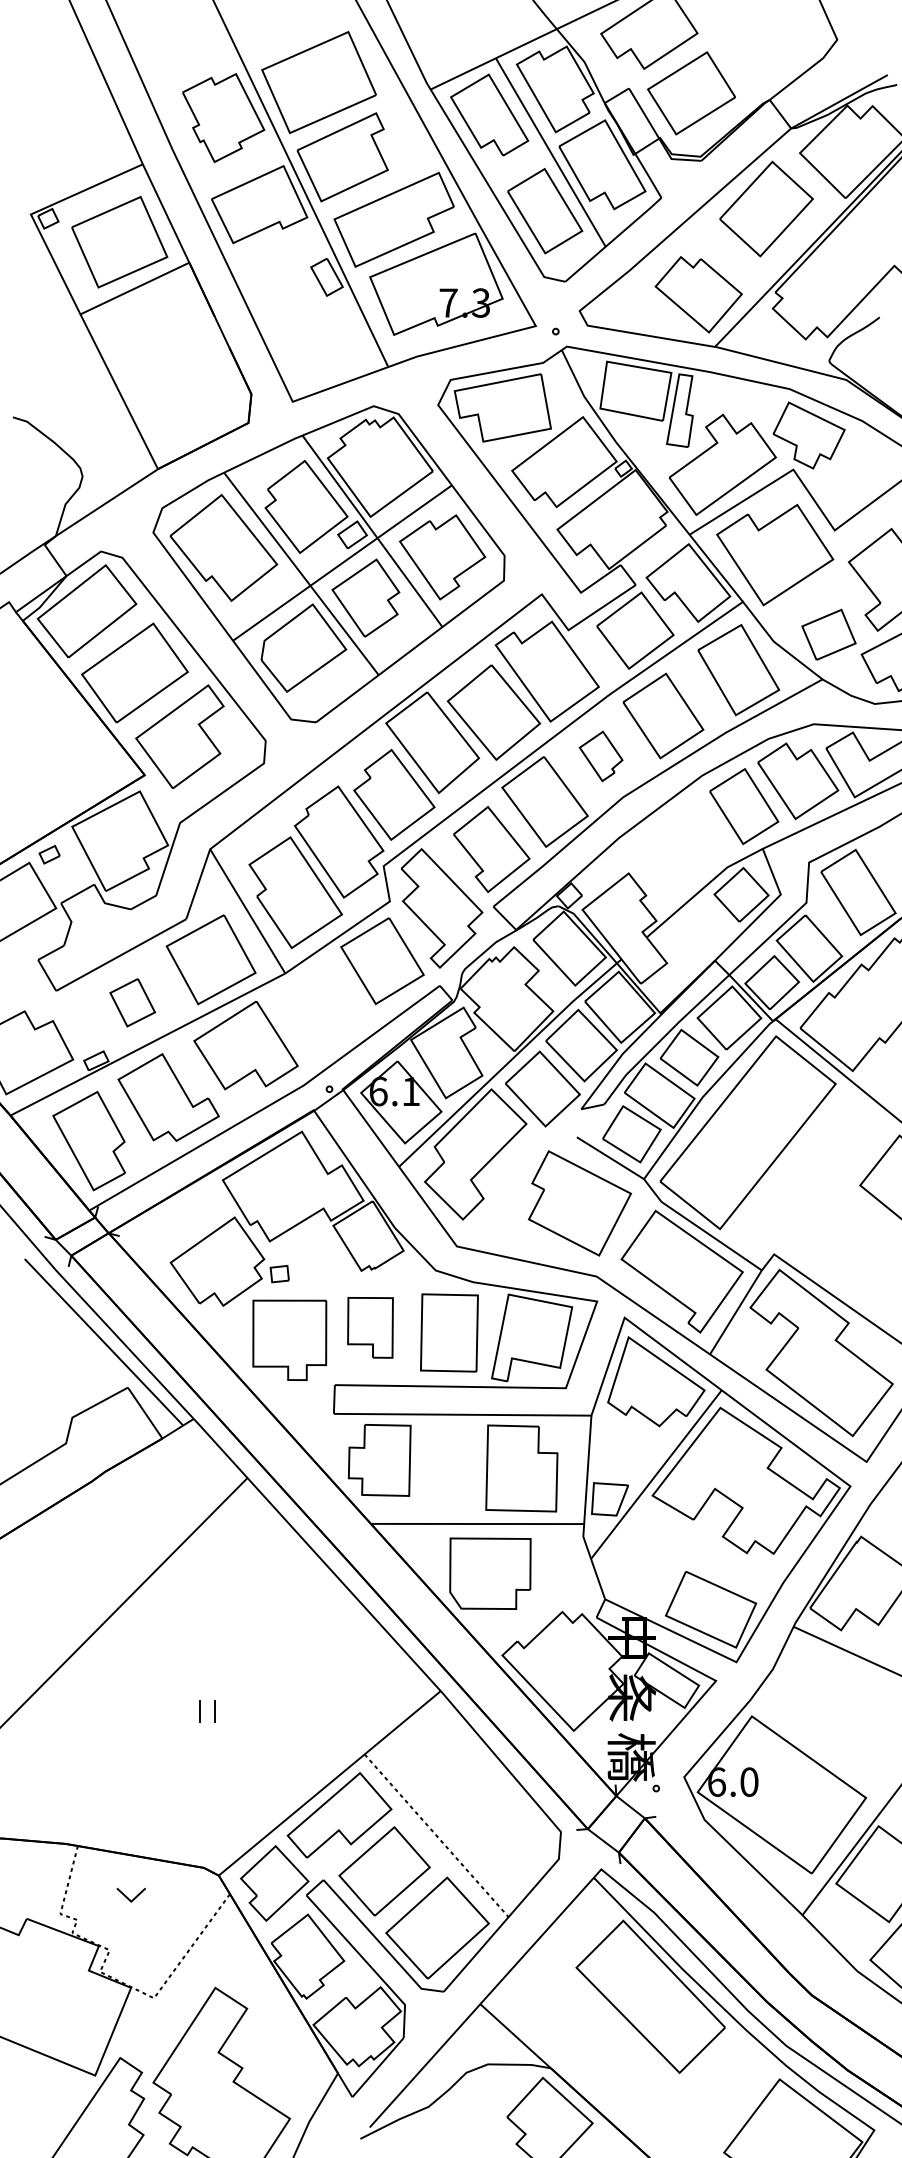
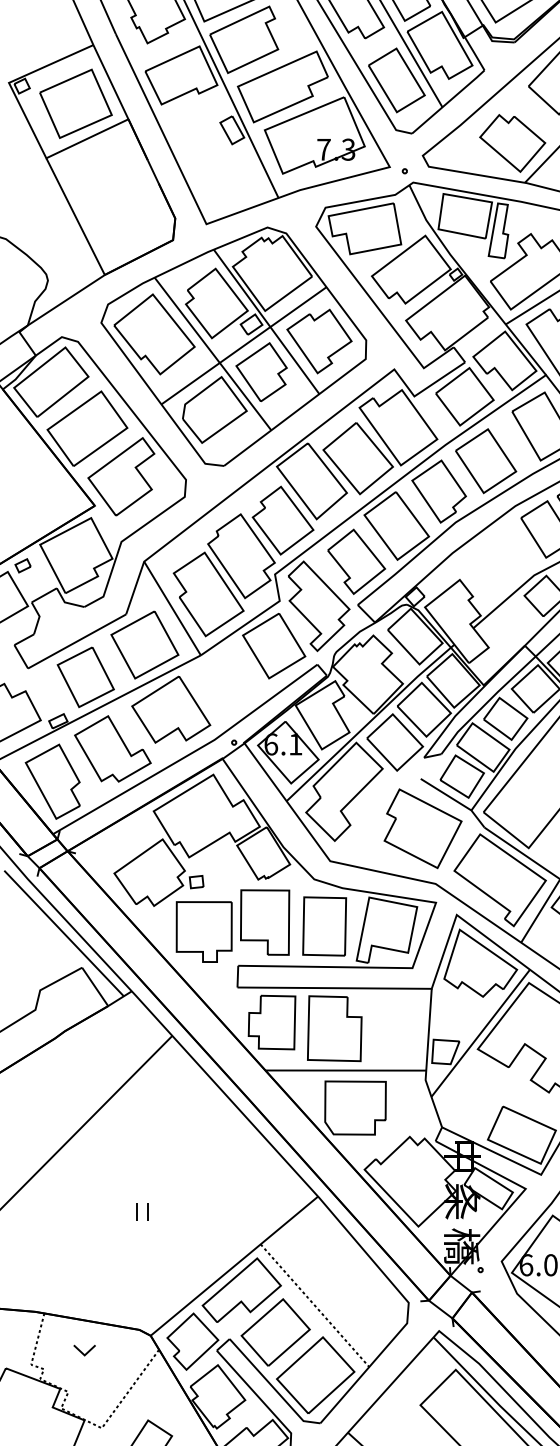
part: (600, 756) -> (438, 491), size x1.67
part: (132, 1002) -> (85, 677), size x1.67
part: (370, 1327) -> (265, 922), size x1.43
part: (521, 1468) -> (334, 1028), moved

